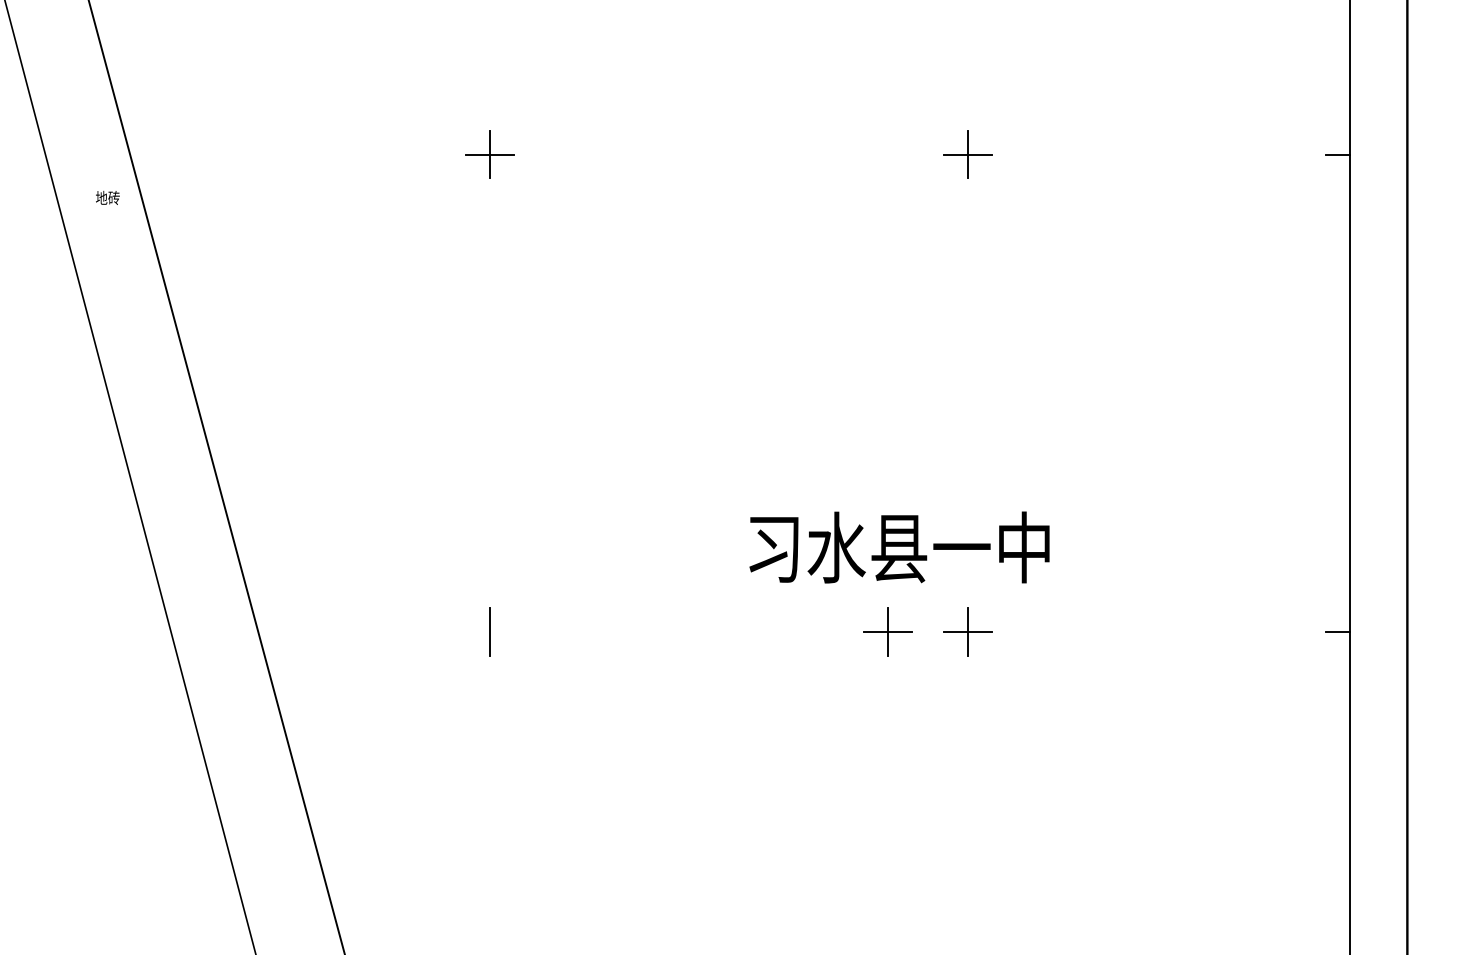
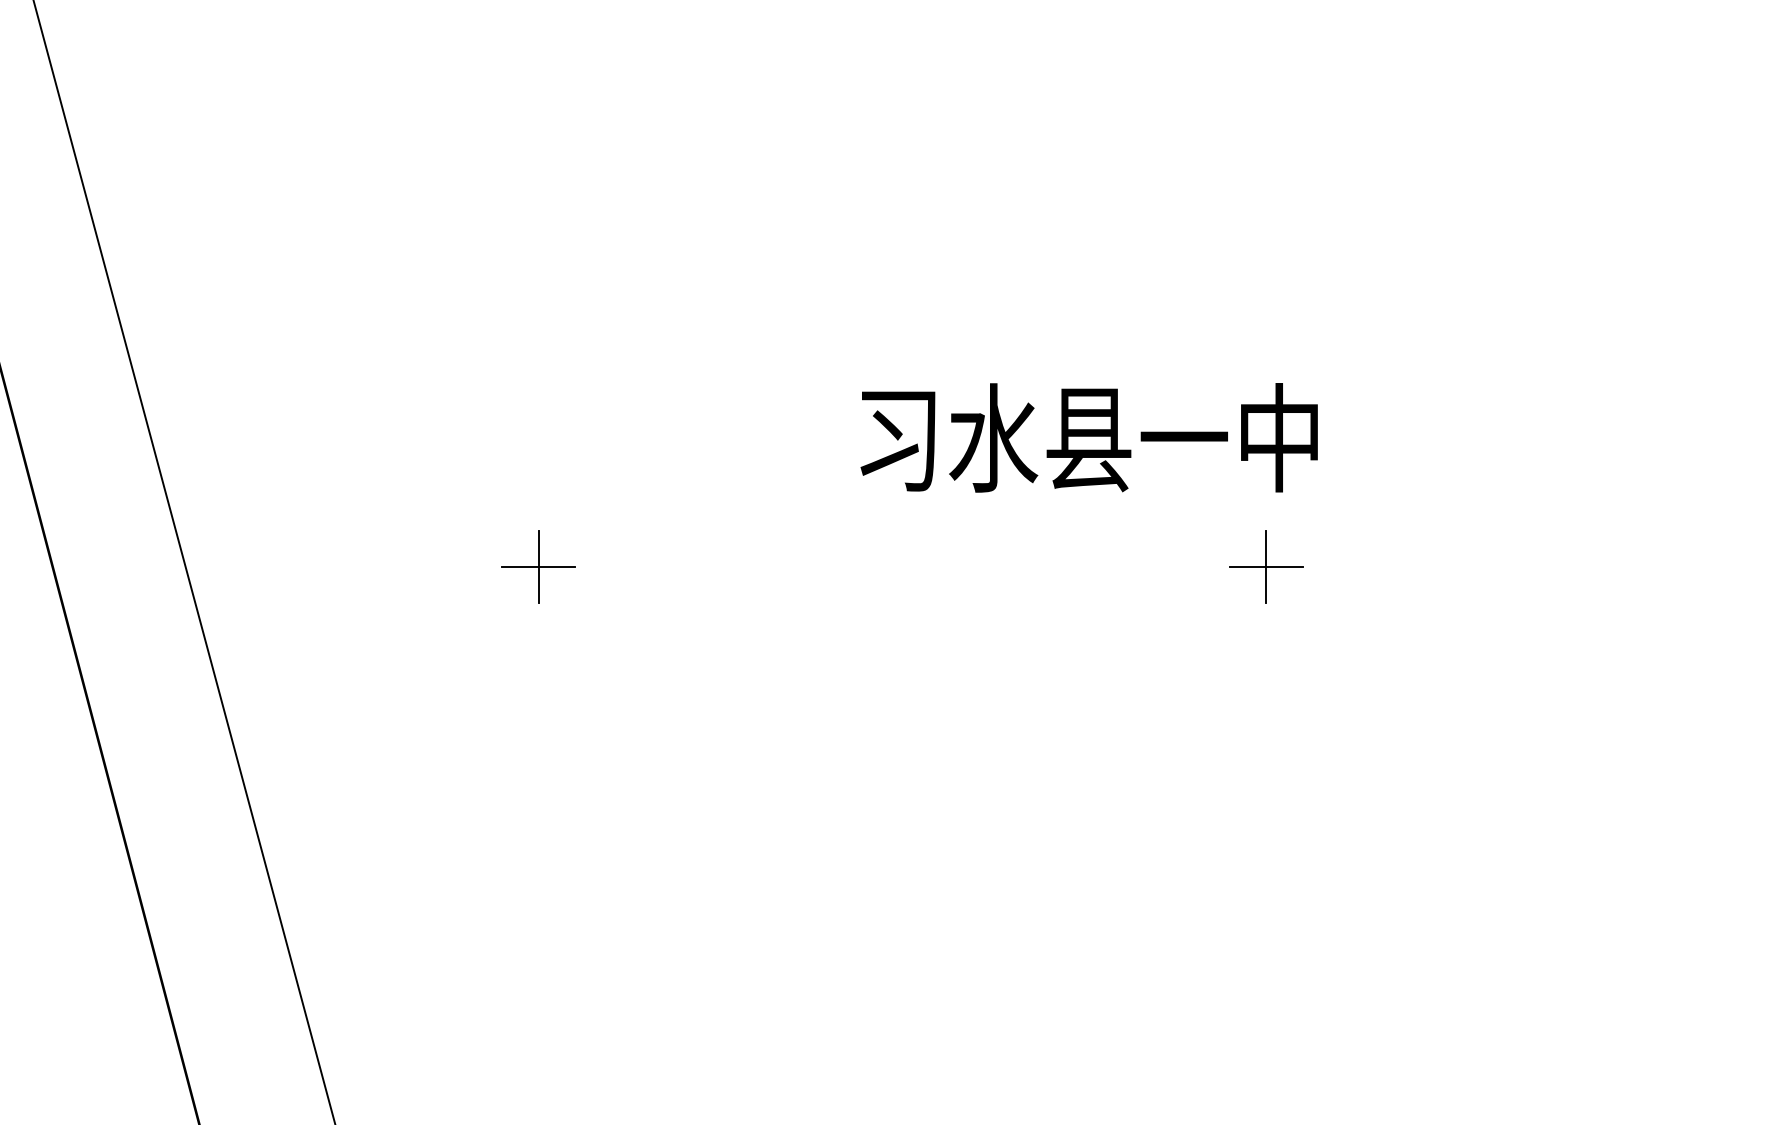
text: (899, 547) -> (1089, 437), moved
part: (887, 631) -> (1144, 565), removed
line: (490, 632) -> (539, 567), added

